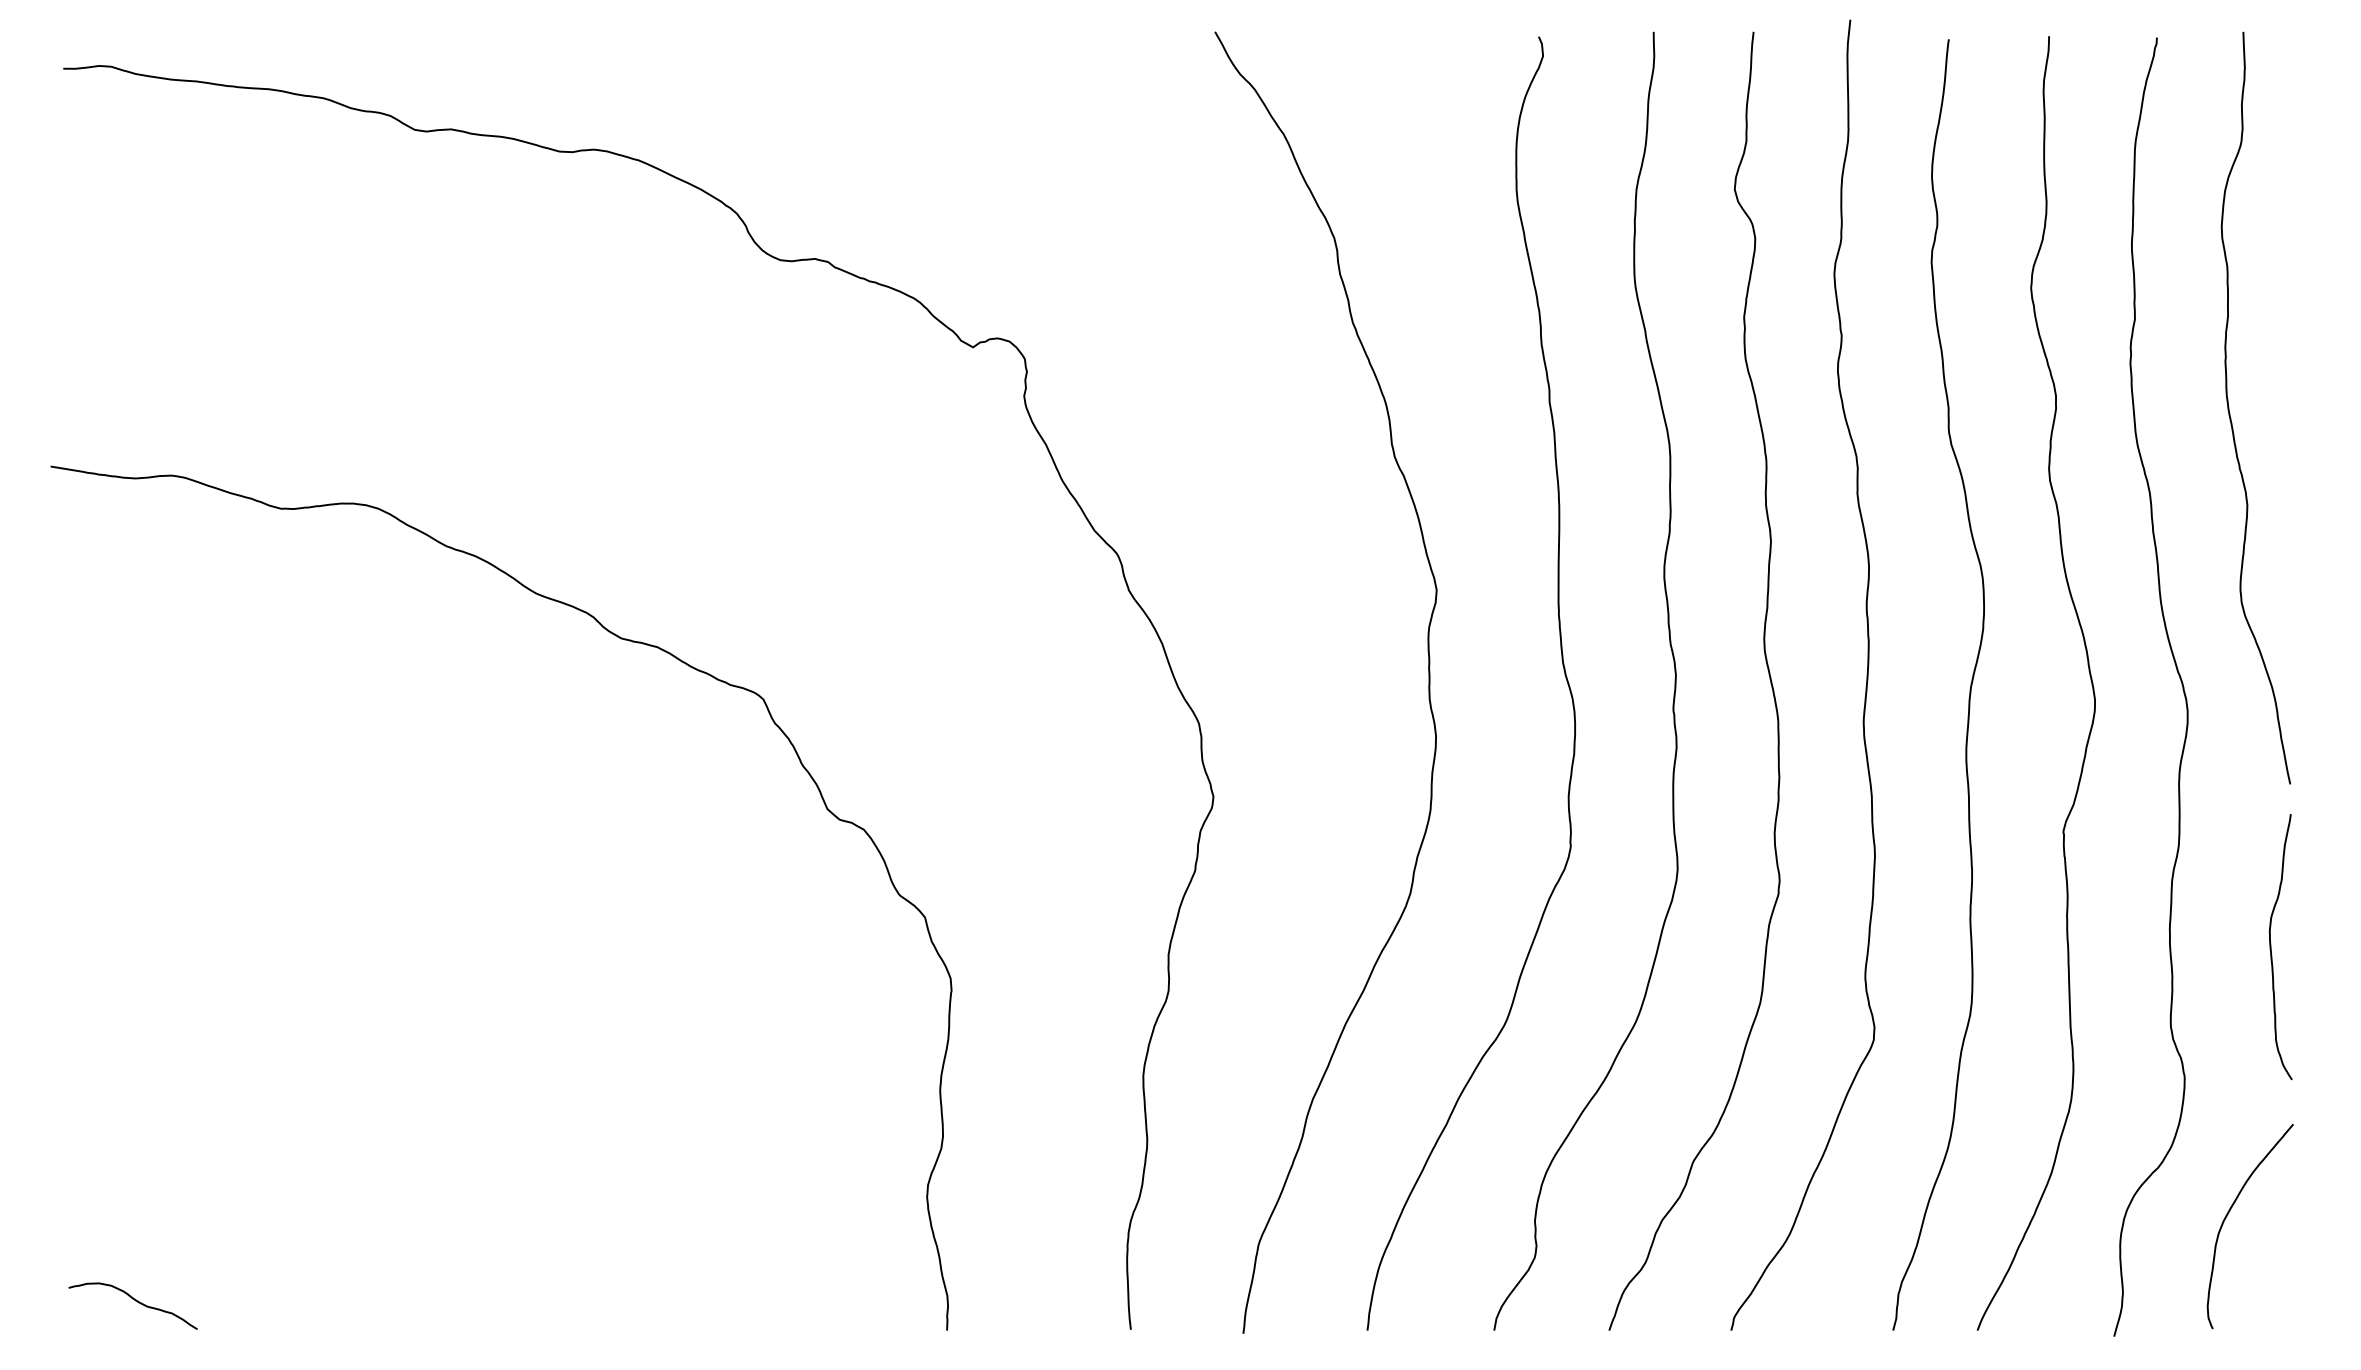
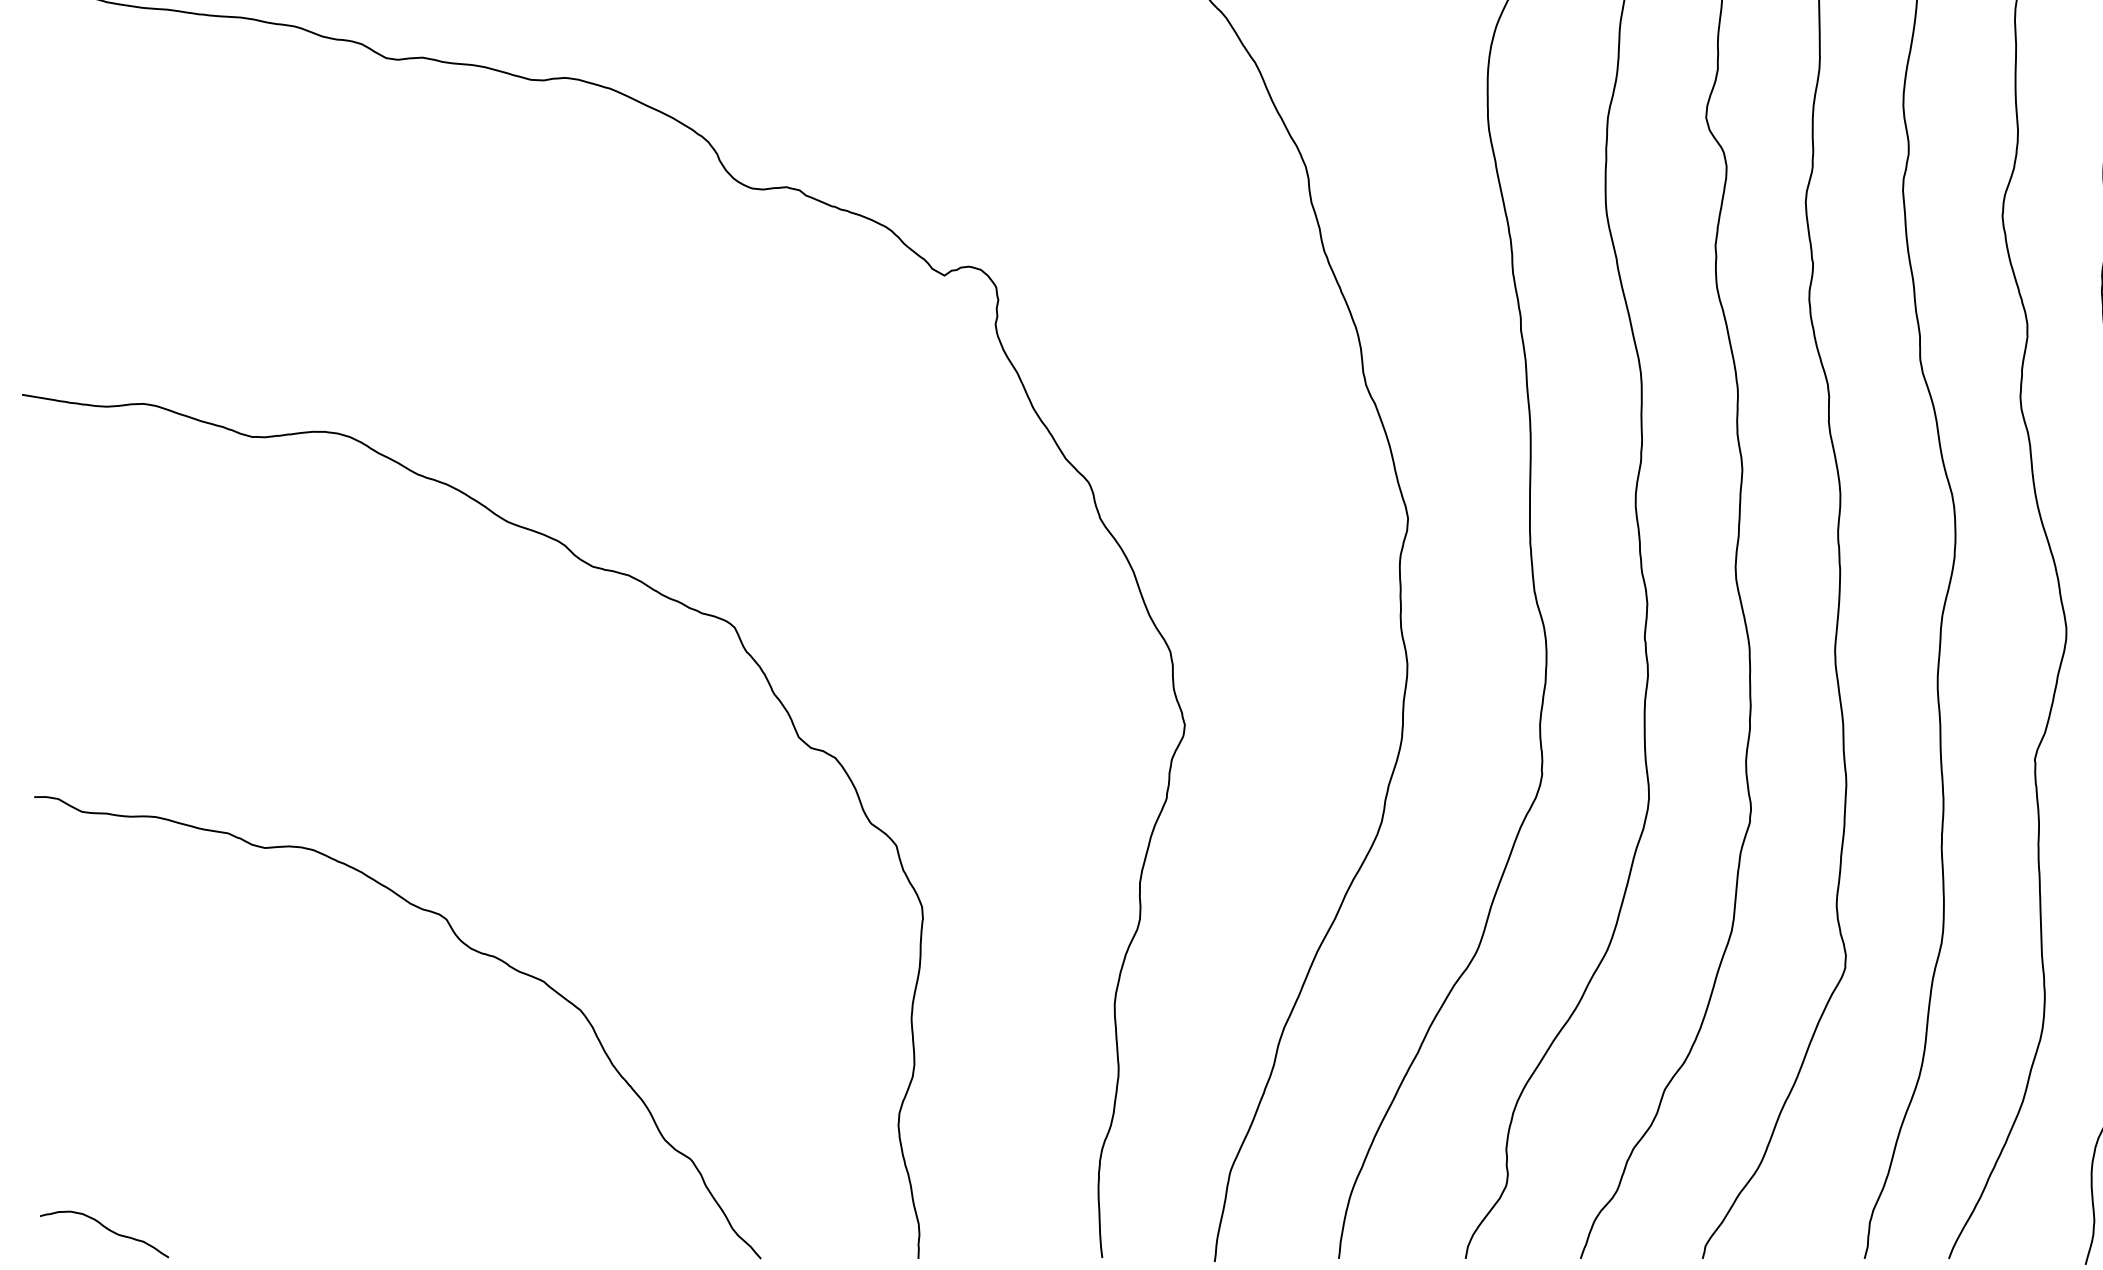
curve: (492, 1016) -> (463, 944), added

